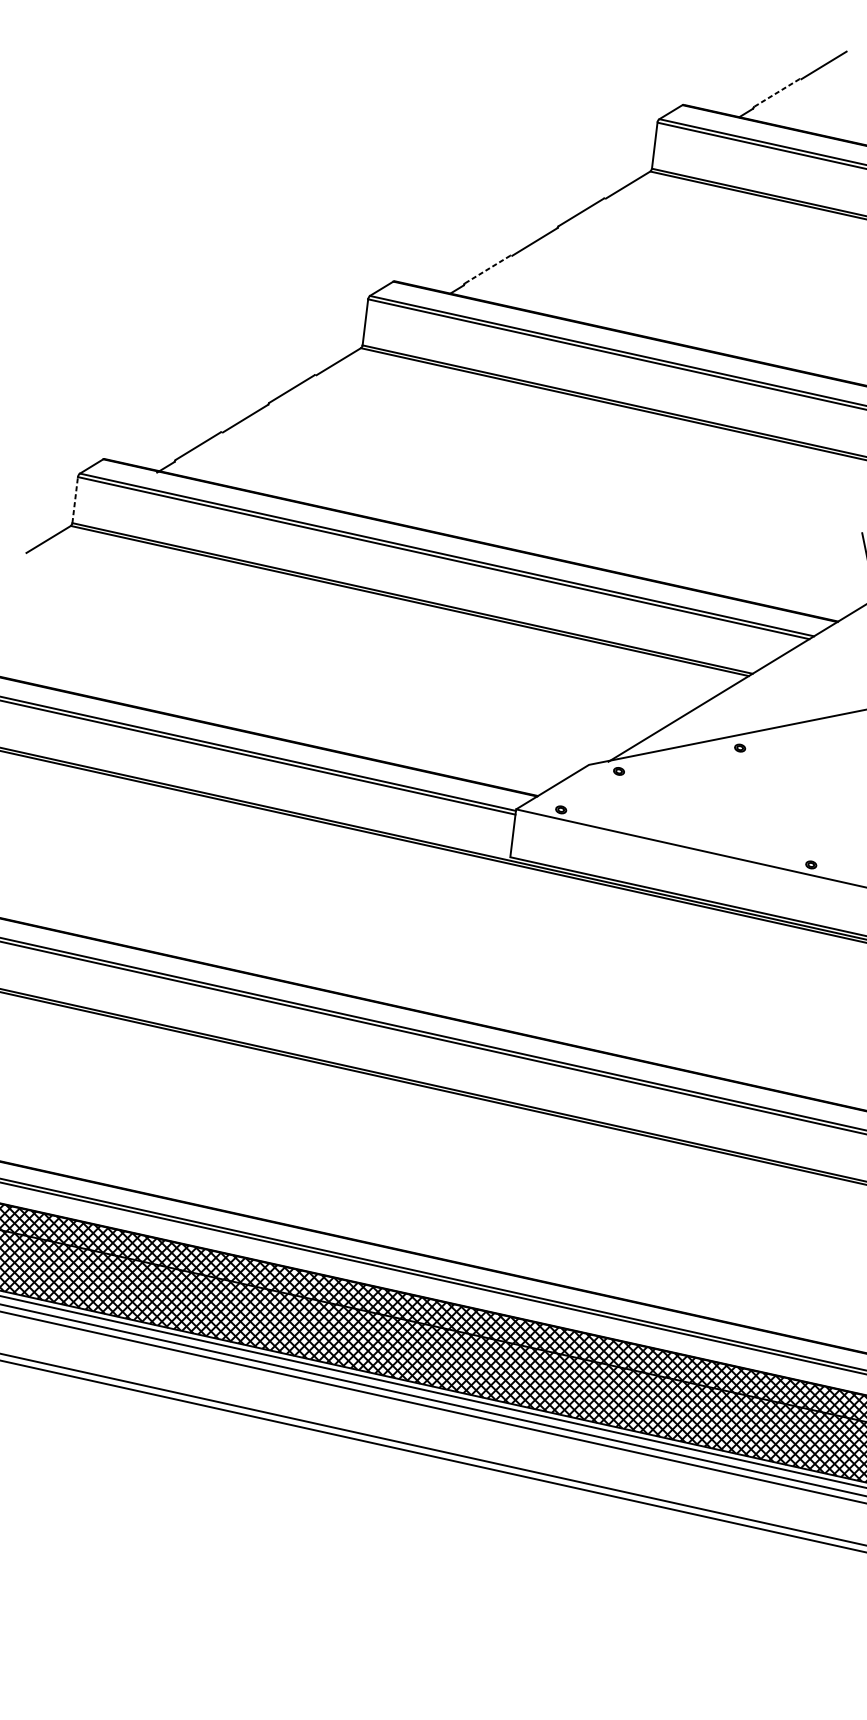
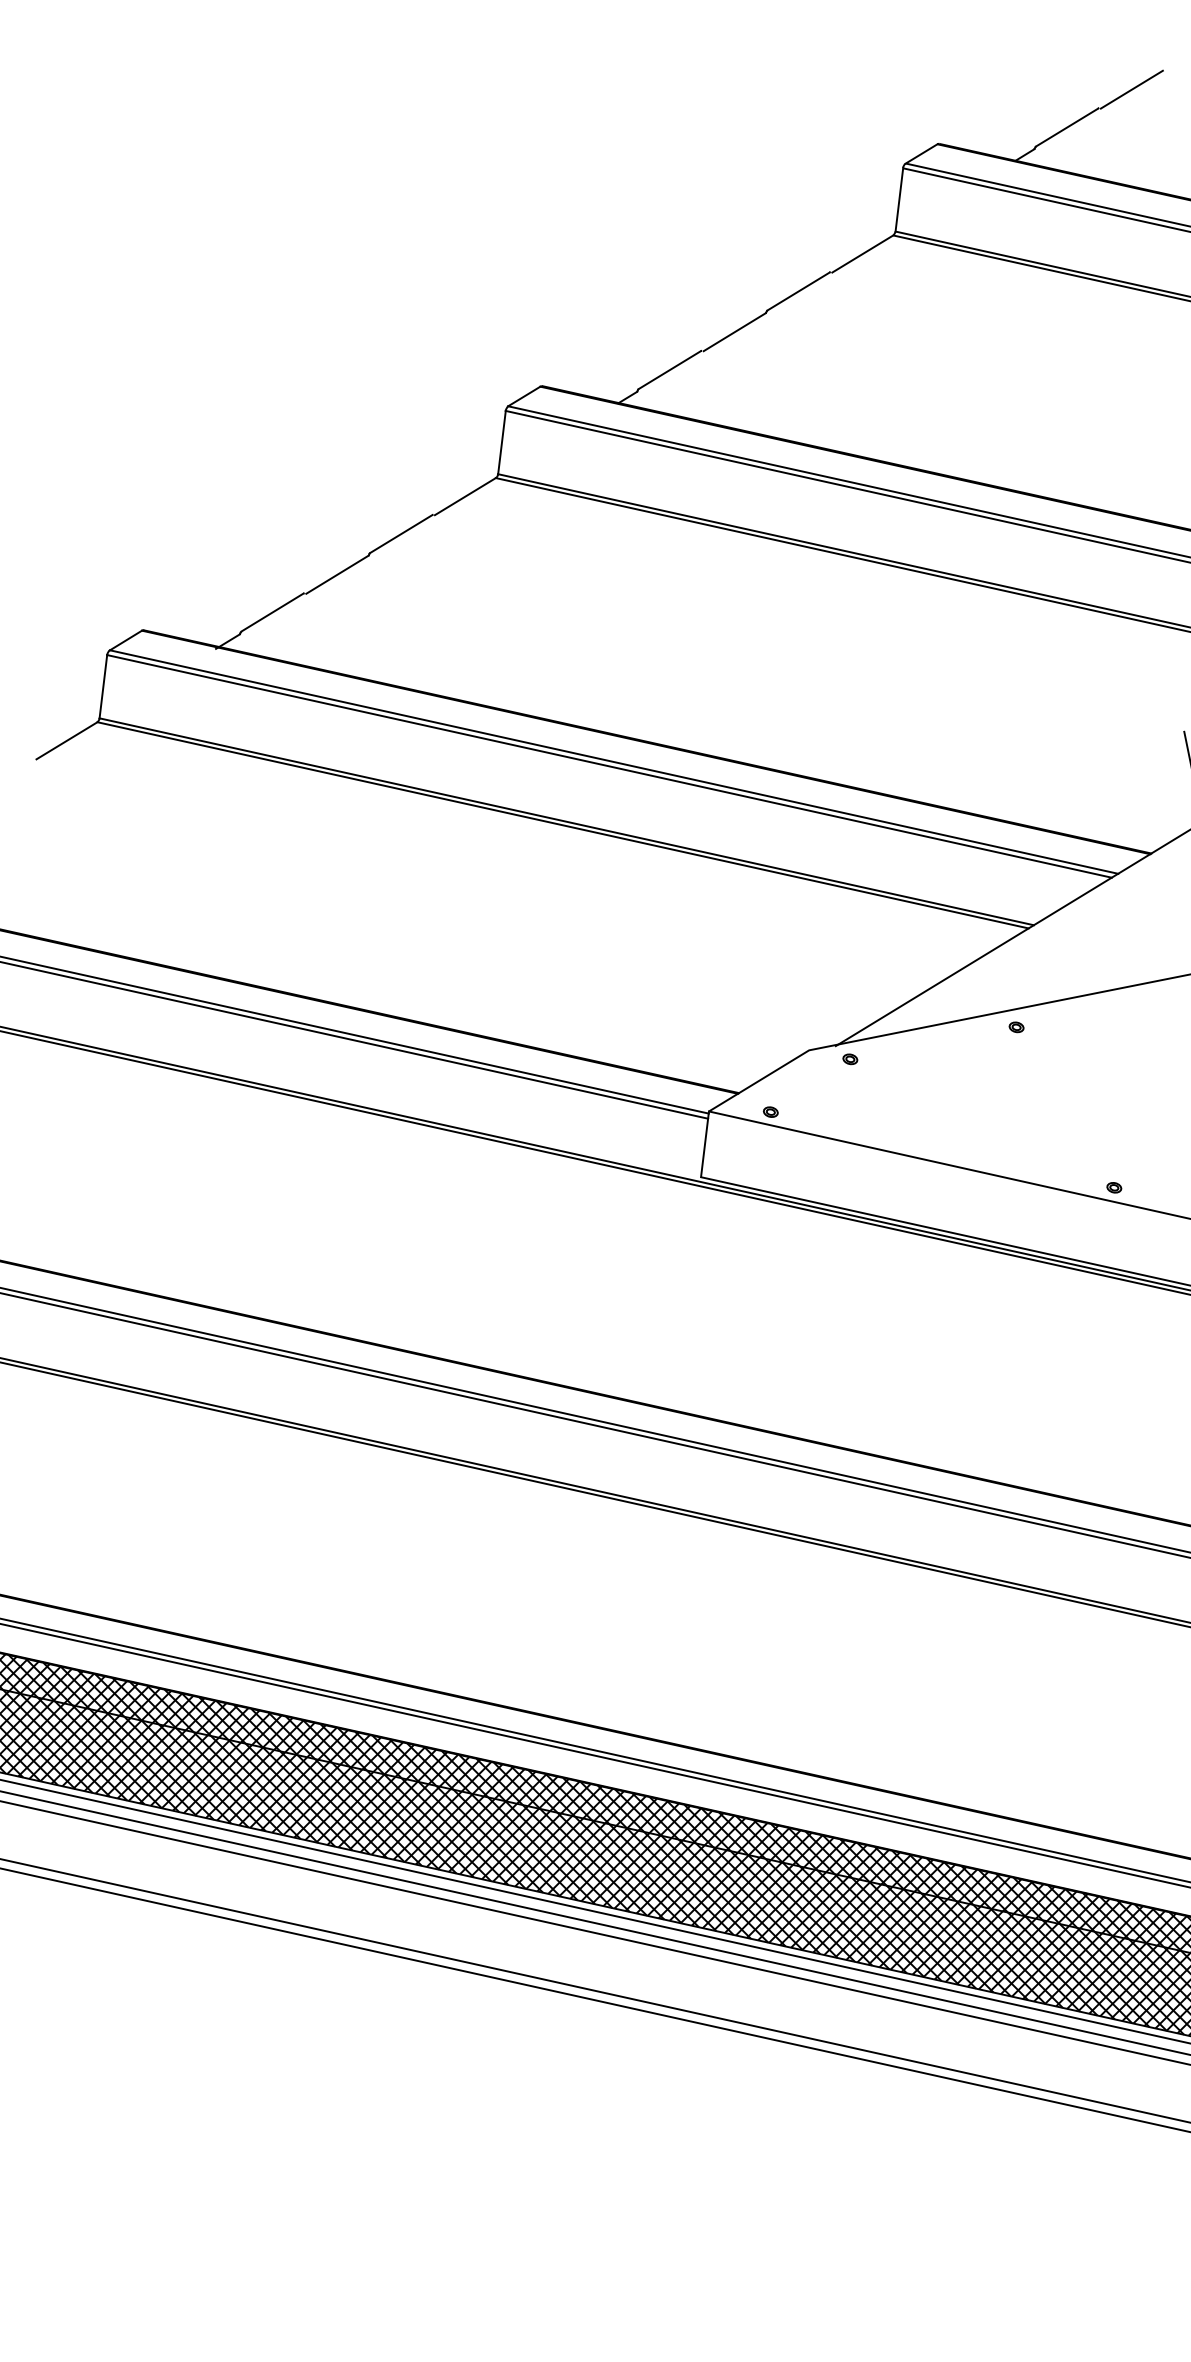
line: (777, 92) -> (1067, 127), dashed -> solid
line: (488, 269) -> (670, 369), dashed -> solid
line: (75, 499) -> (103, 686), dashed -> solid

